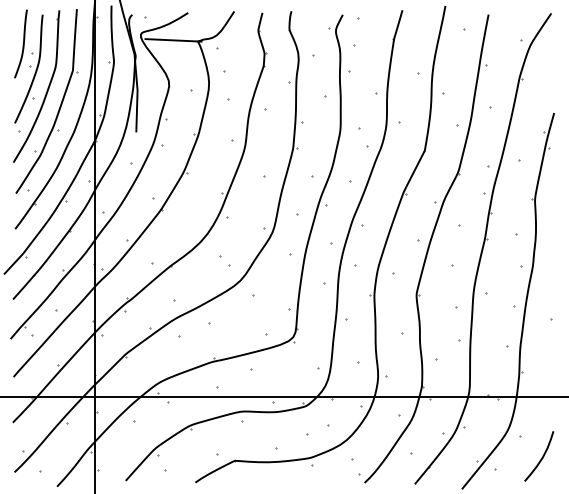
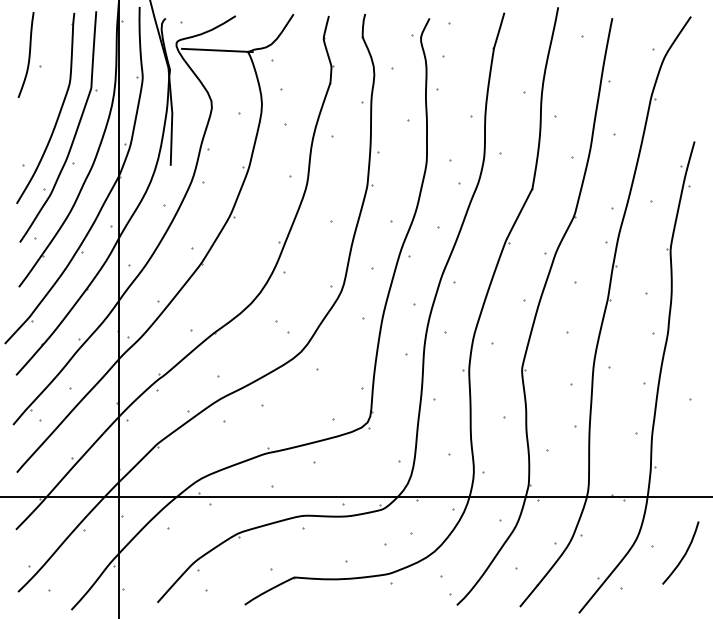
part: (29, 69) -> (36, 86), removed
curve: (542, 456) -> (684, 553), moved

